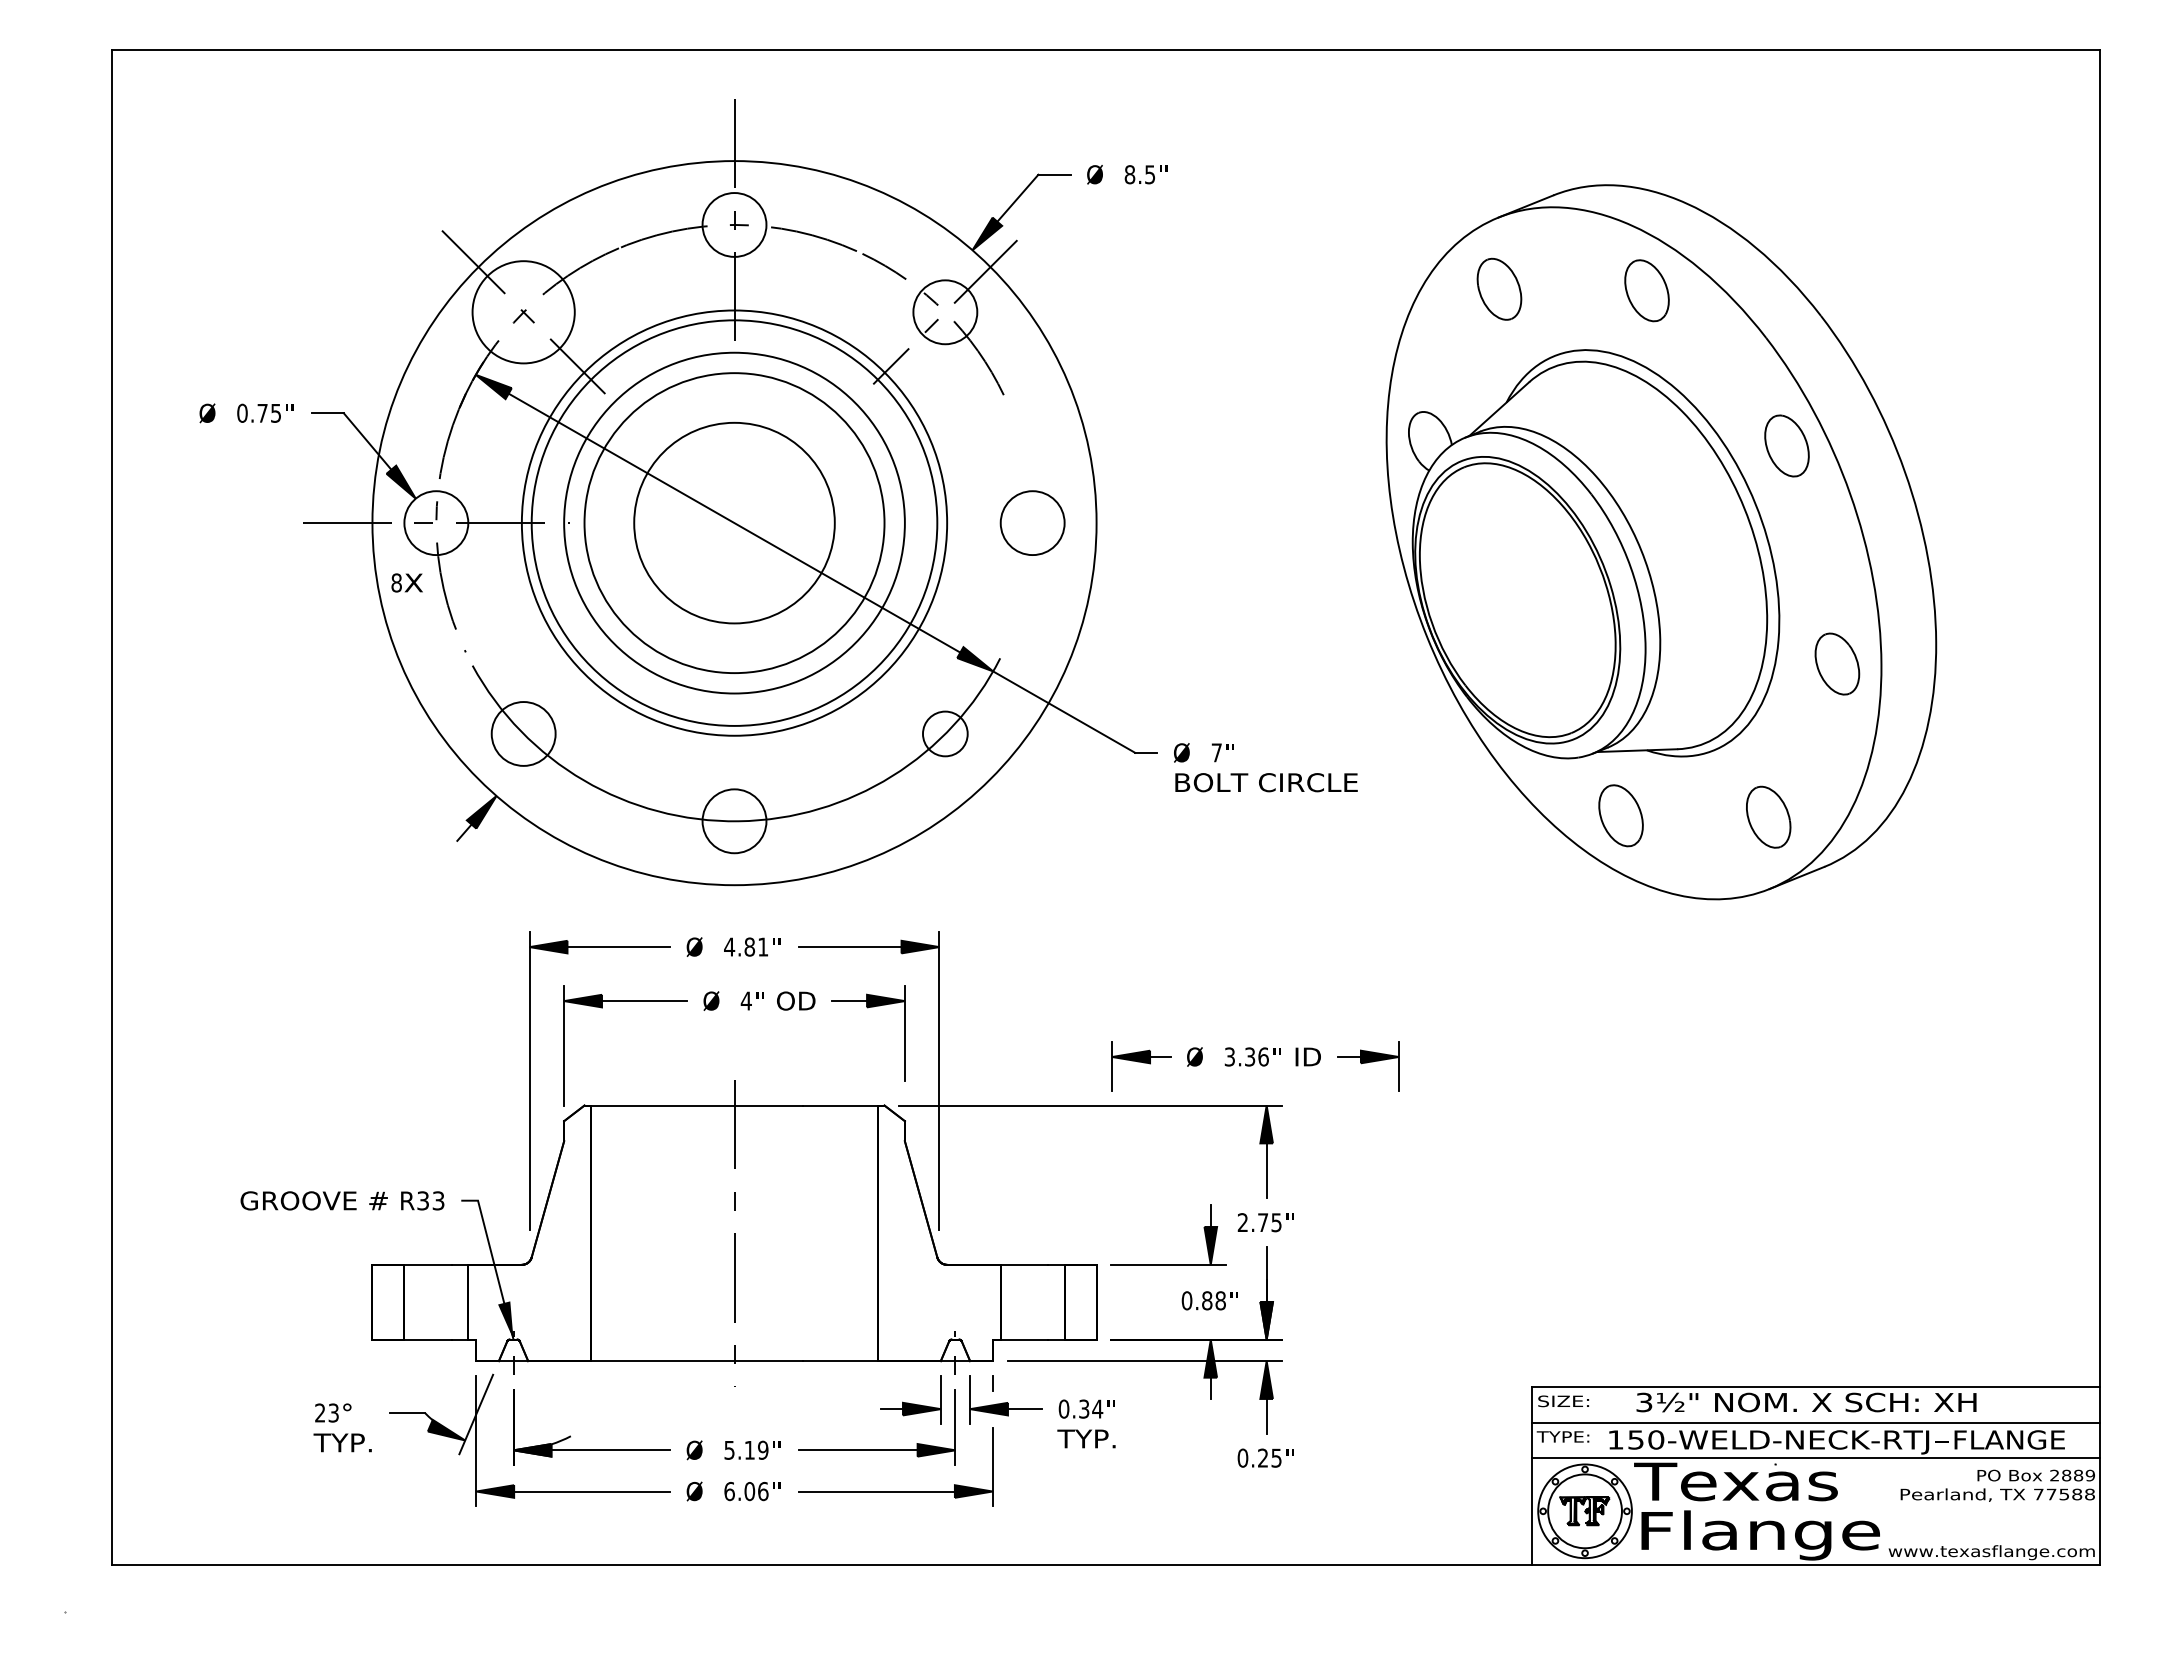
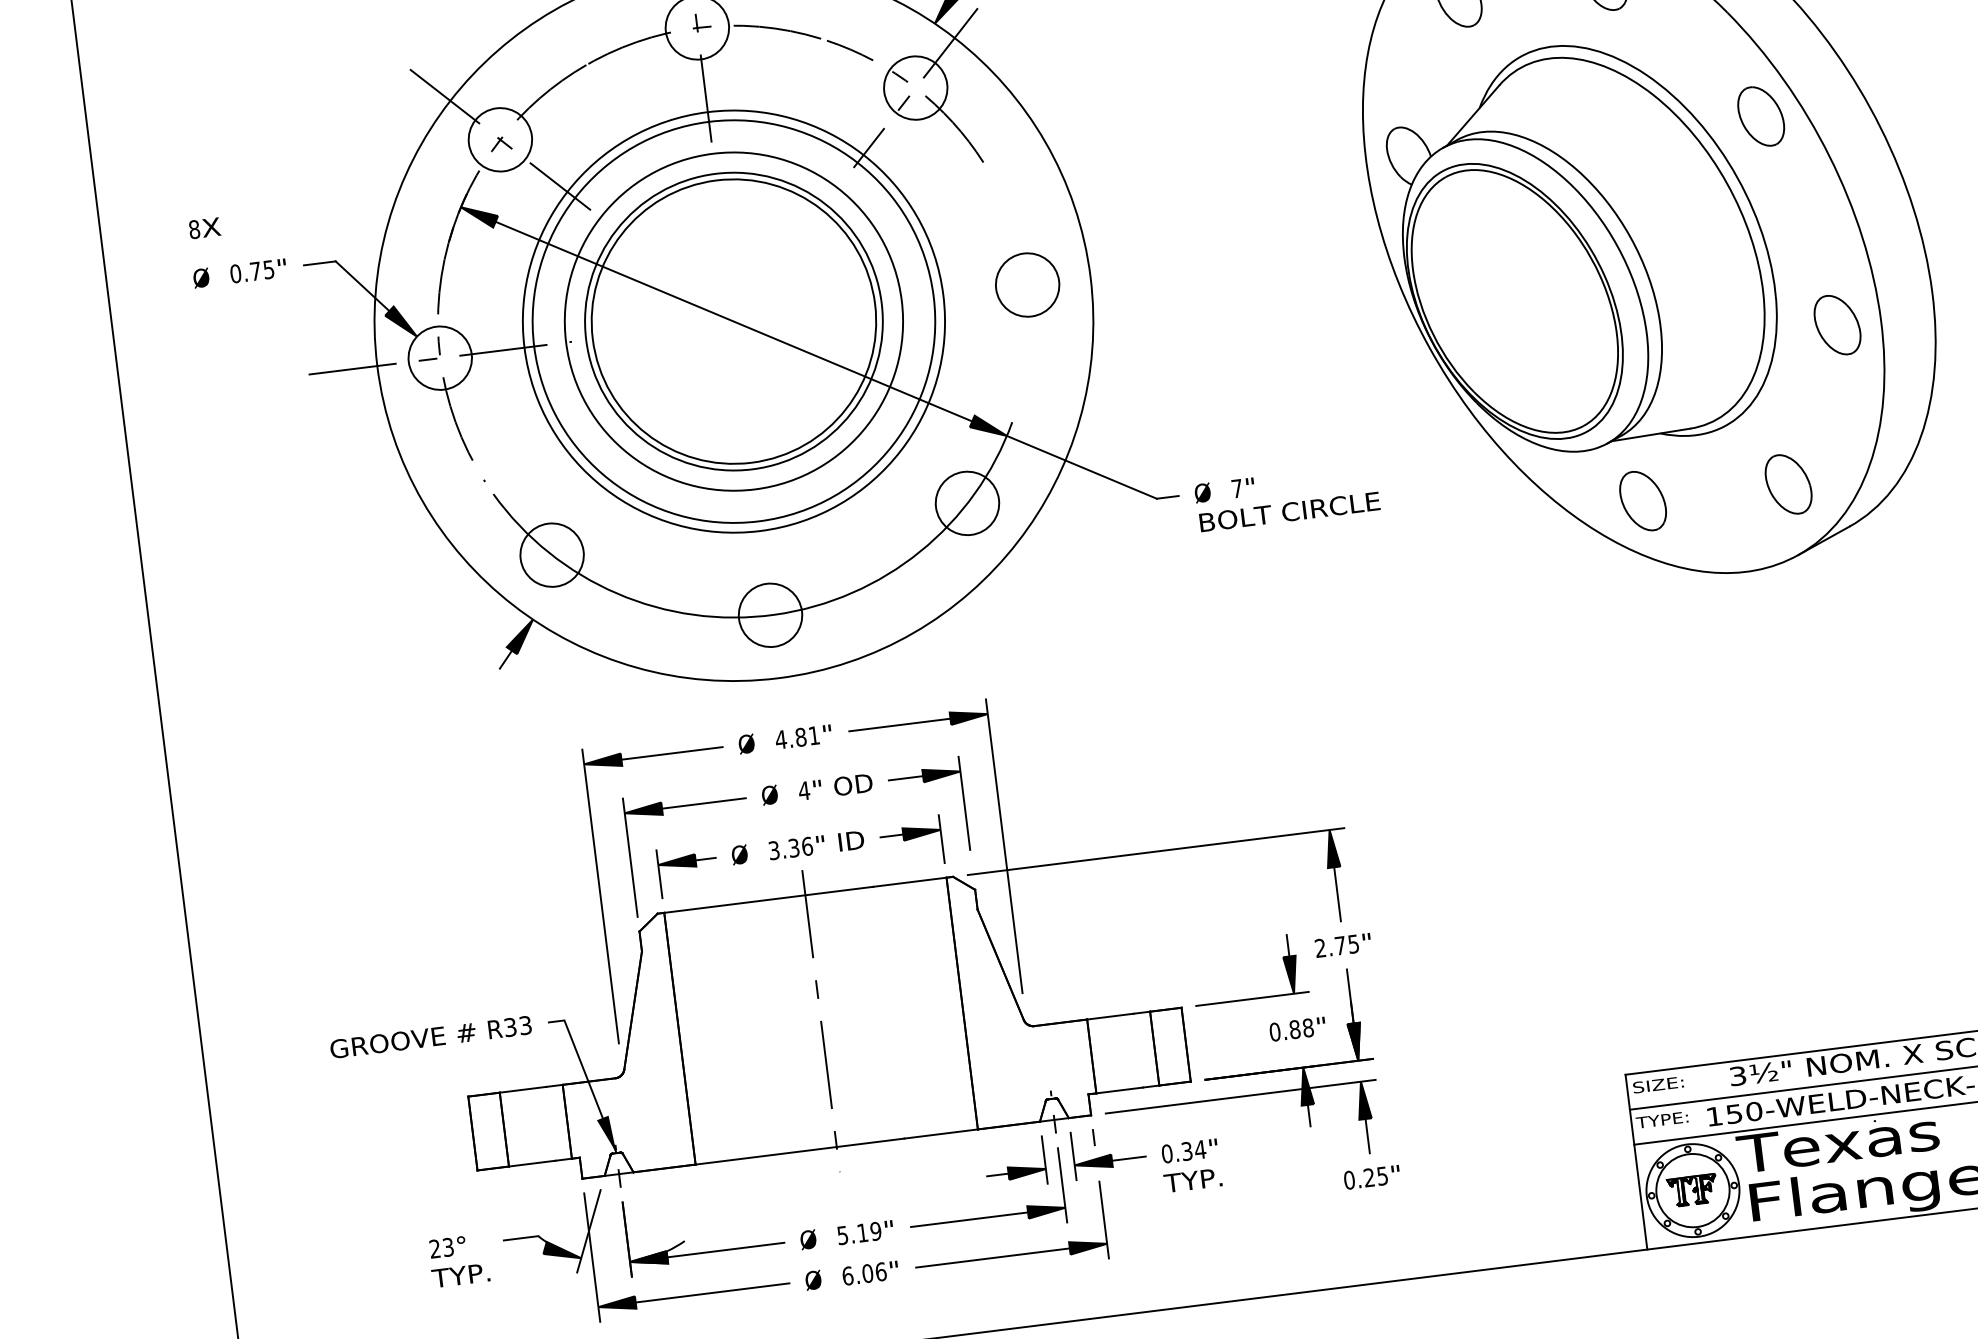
circle: (523, 312) -> (500, 140), size x0.62
circle: (734, 522) -> (733, 320), size x1.43
text: (406, 582) -> (204, 227), moved
circle: (945, 733) -> (967, 502), size x1.43
part: (1255, 1066) -> (800, 856), moved

